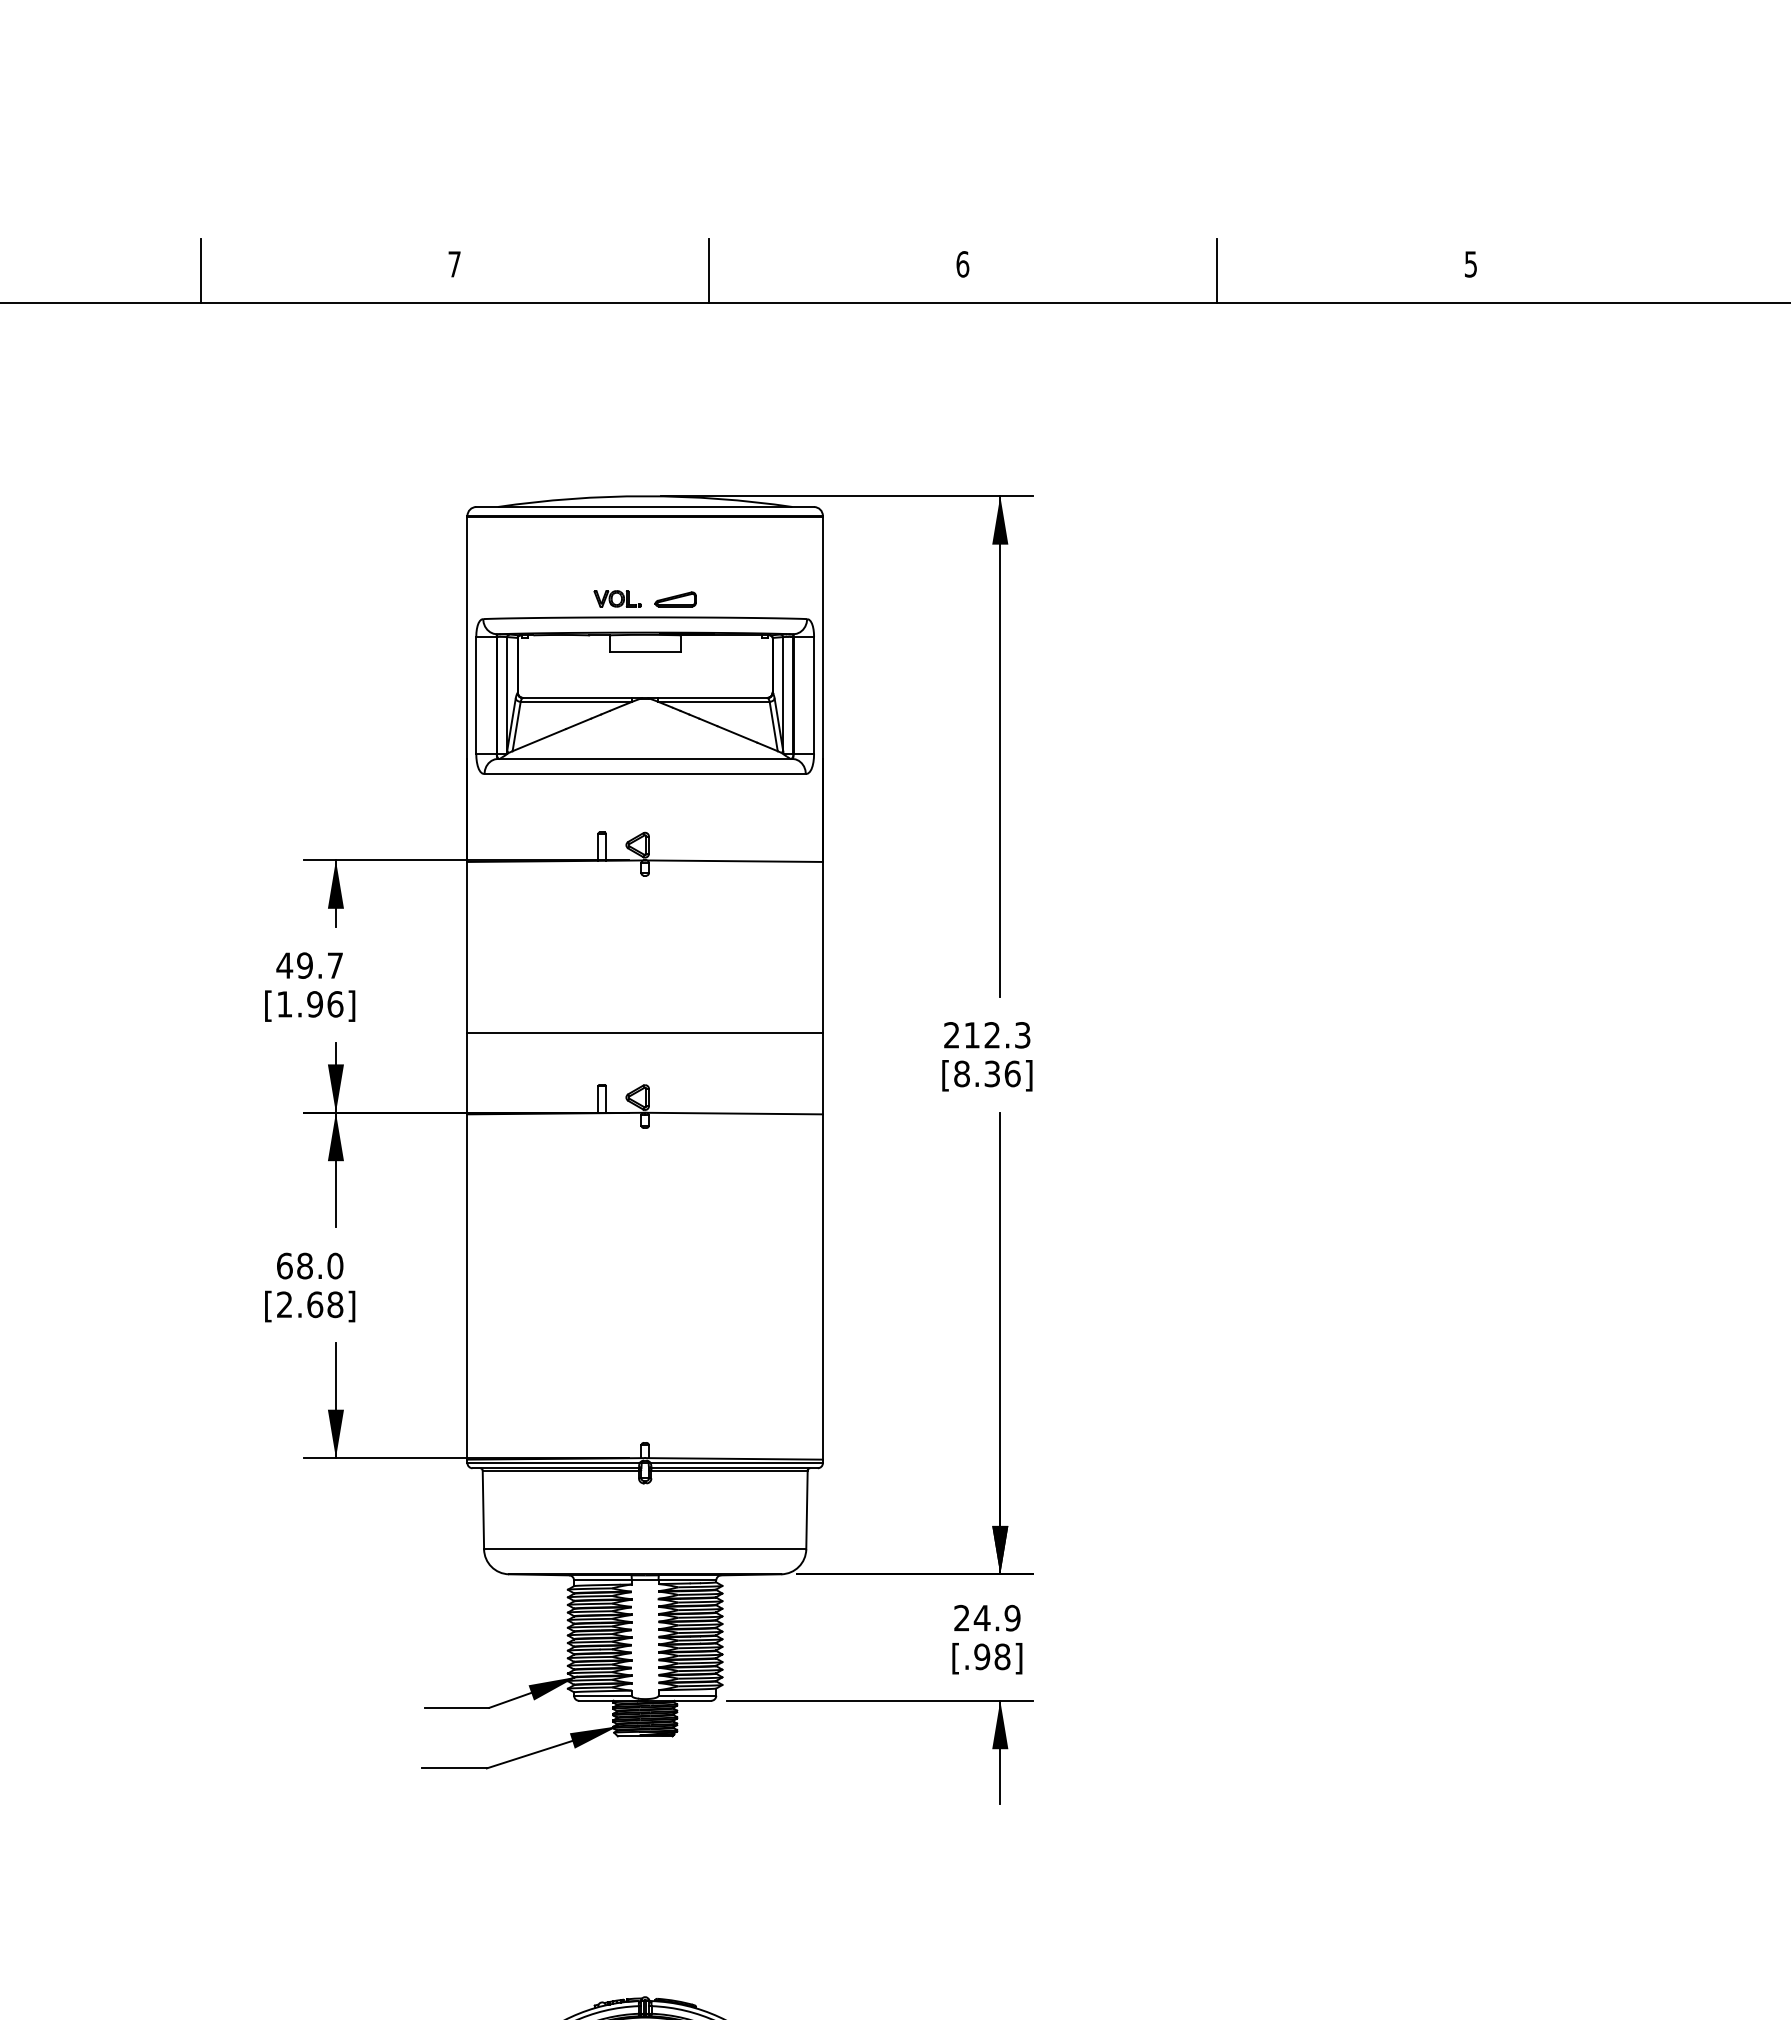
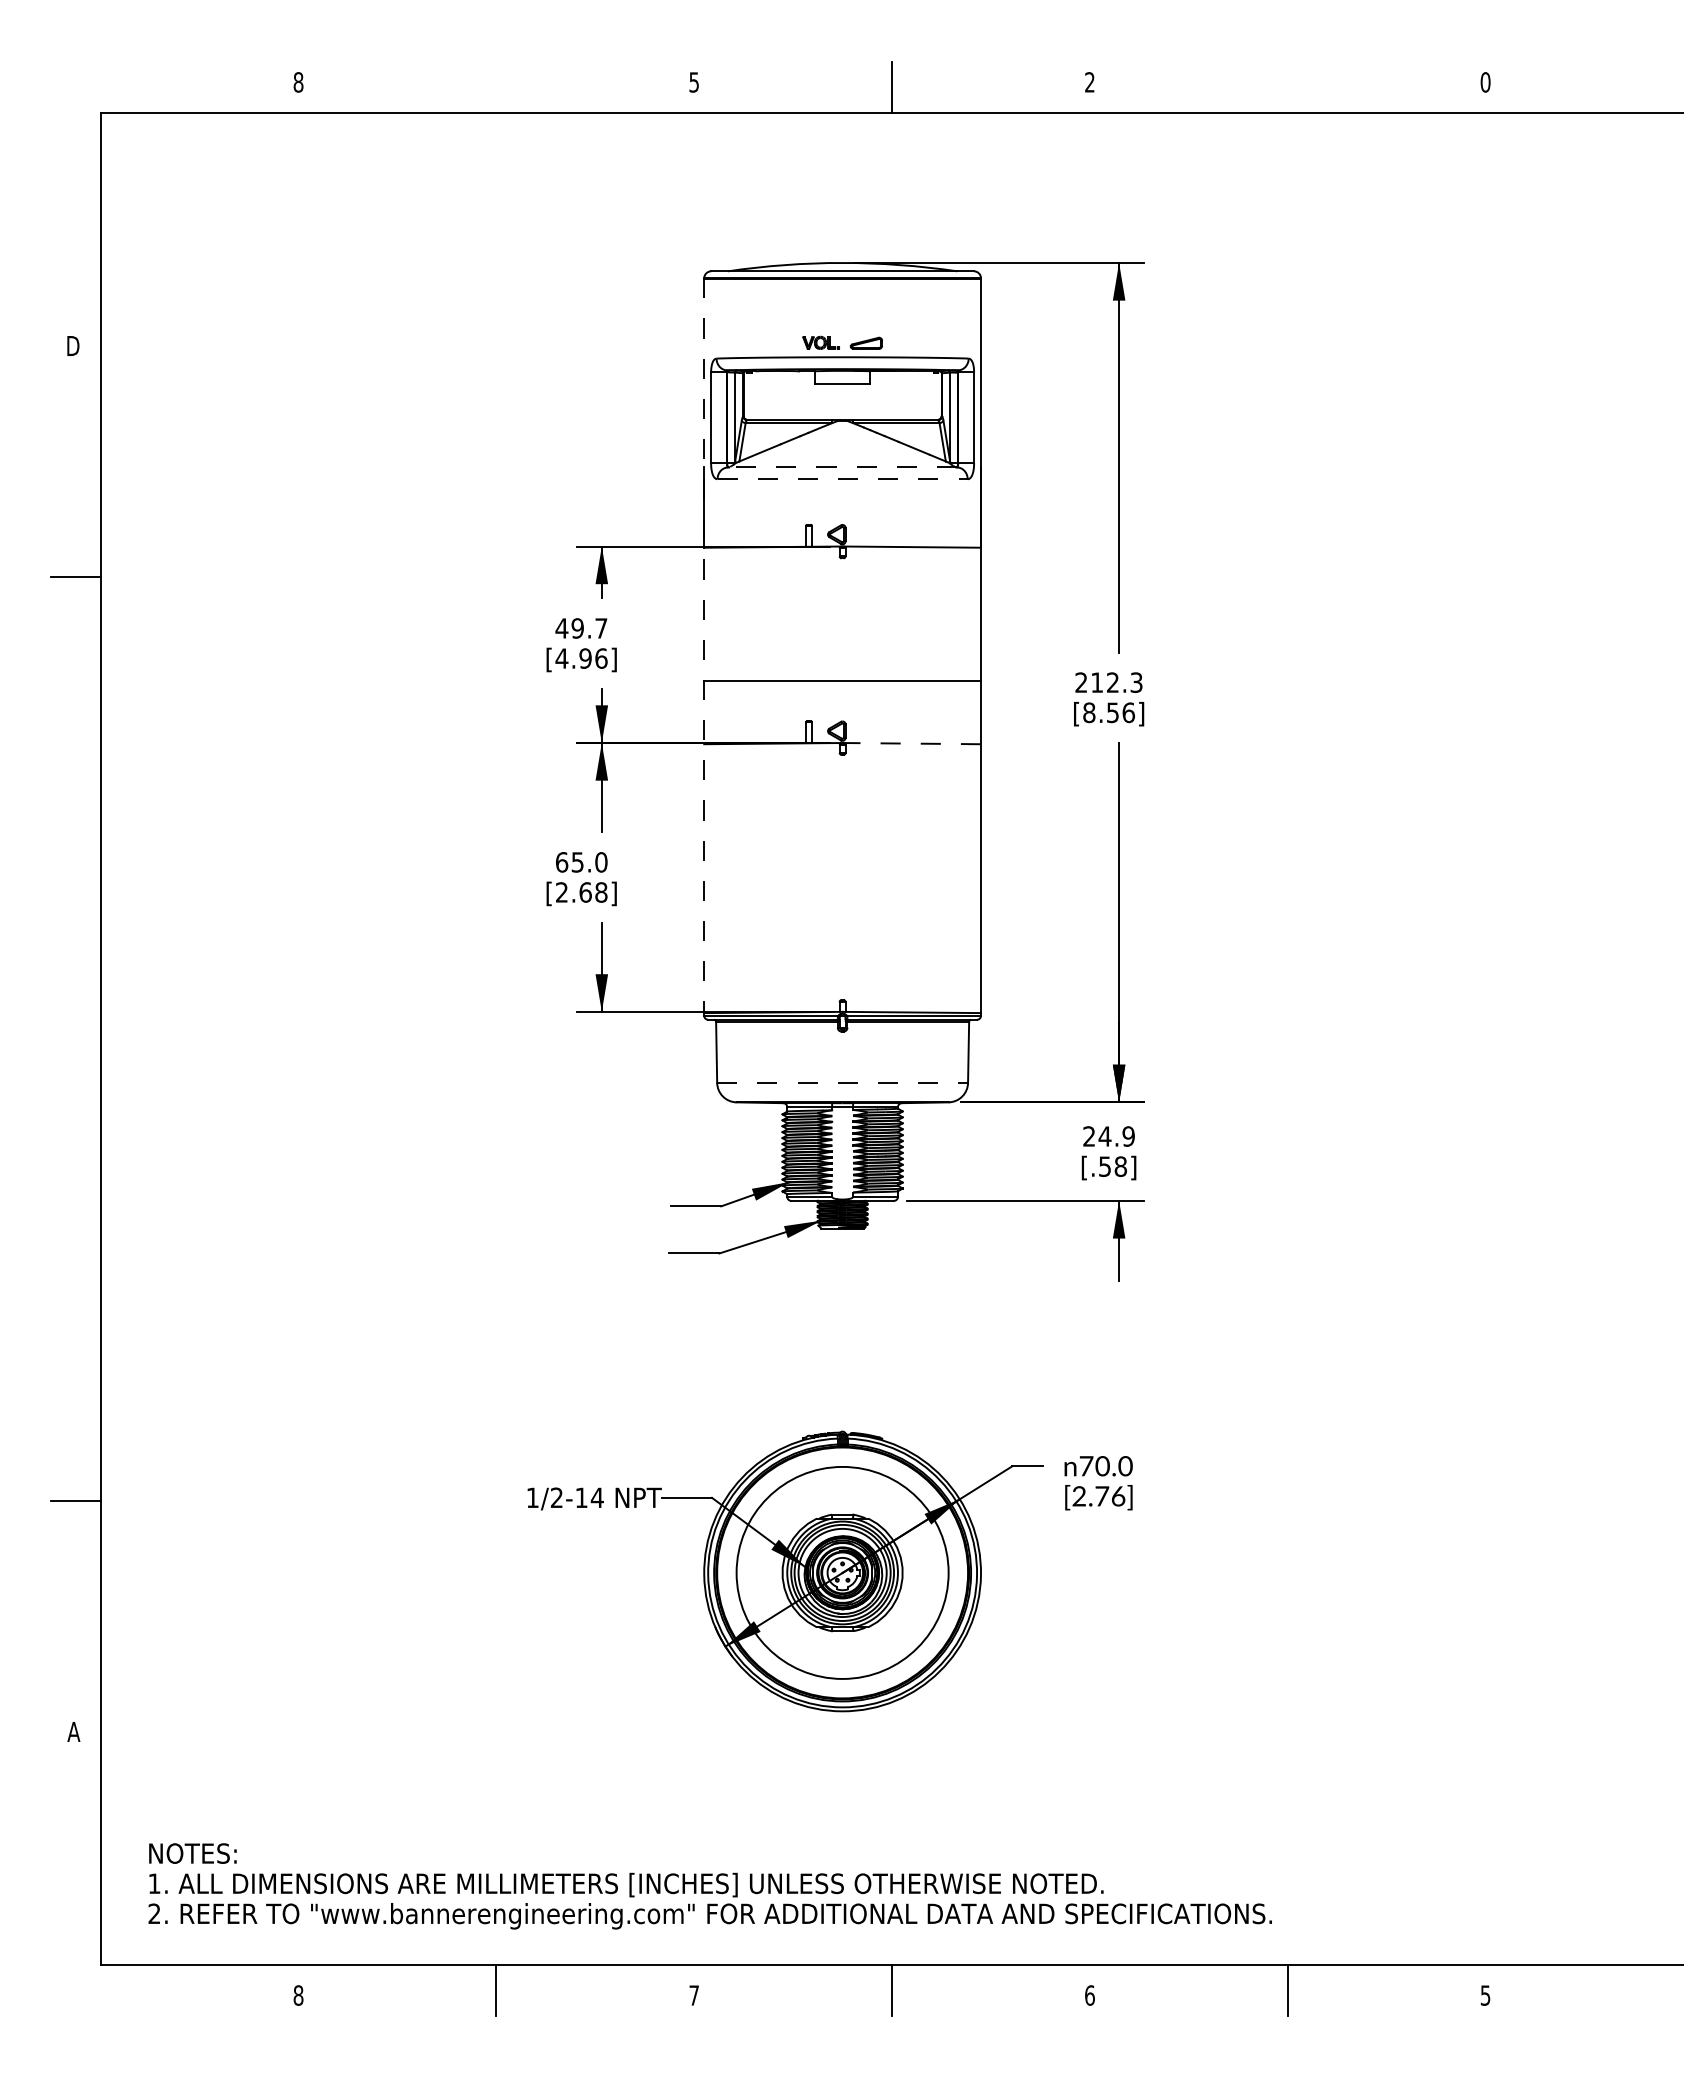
text: (453, 264) -> (693, 82), 7 -> 5
text: (962, 264) -> (1089, 82), 6 -> 2
text: (1470, 264) -> (1485, 82), 5 -> 0
line: (200, 270) -> (496, 87), removed
line: (1216, 270) -> (1287, 87), removed
line: (645, 758) -> (842, 467), solid -> dashed
line: (646, 774) -> (843, 479), solid -> dashed
line: (467, 988) -> (704, 646), solid -> dashed
text: (284, 1004) -> (561, 658), [1.96] -> [4.96]
text: (991, 1073) -> (1112, 712), [8.36] -> [8.56]
line: (733, 1113) -> (911, 743), solid -> dashed
text: (304, 1266) -> (577, 862), 68.0 -> 65.0
line: (646, 1548) -> (843, 1082), solid -> dashed
text: (981, 1656) -> (1104, 1166), [.98] -> [.58]

